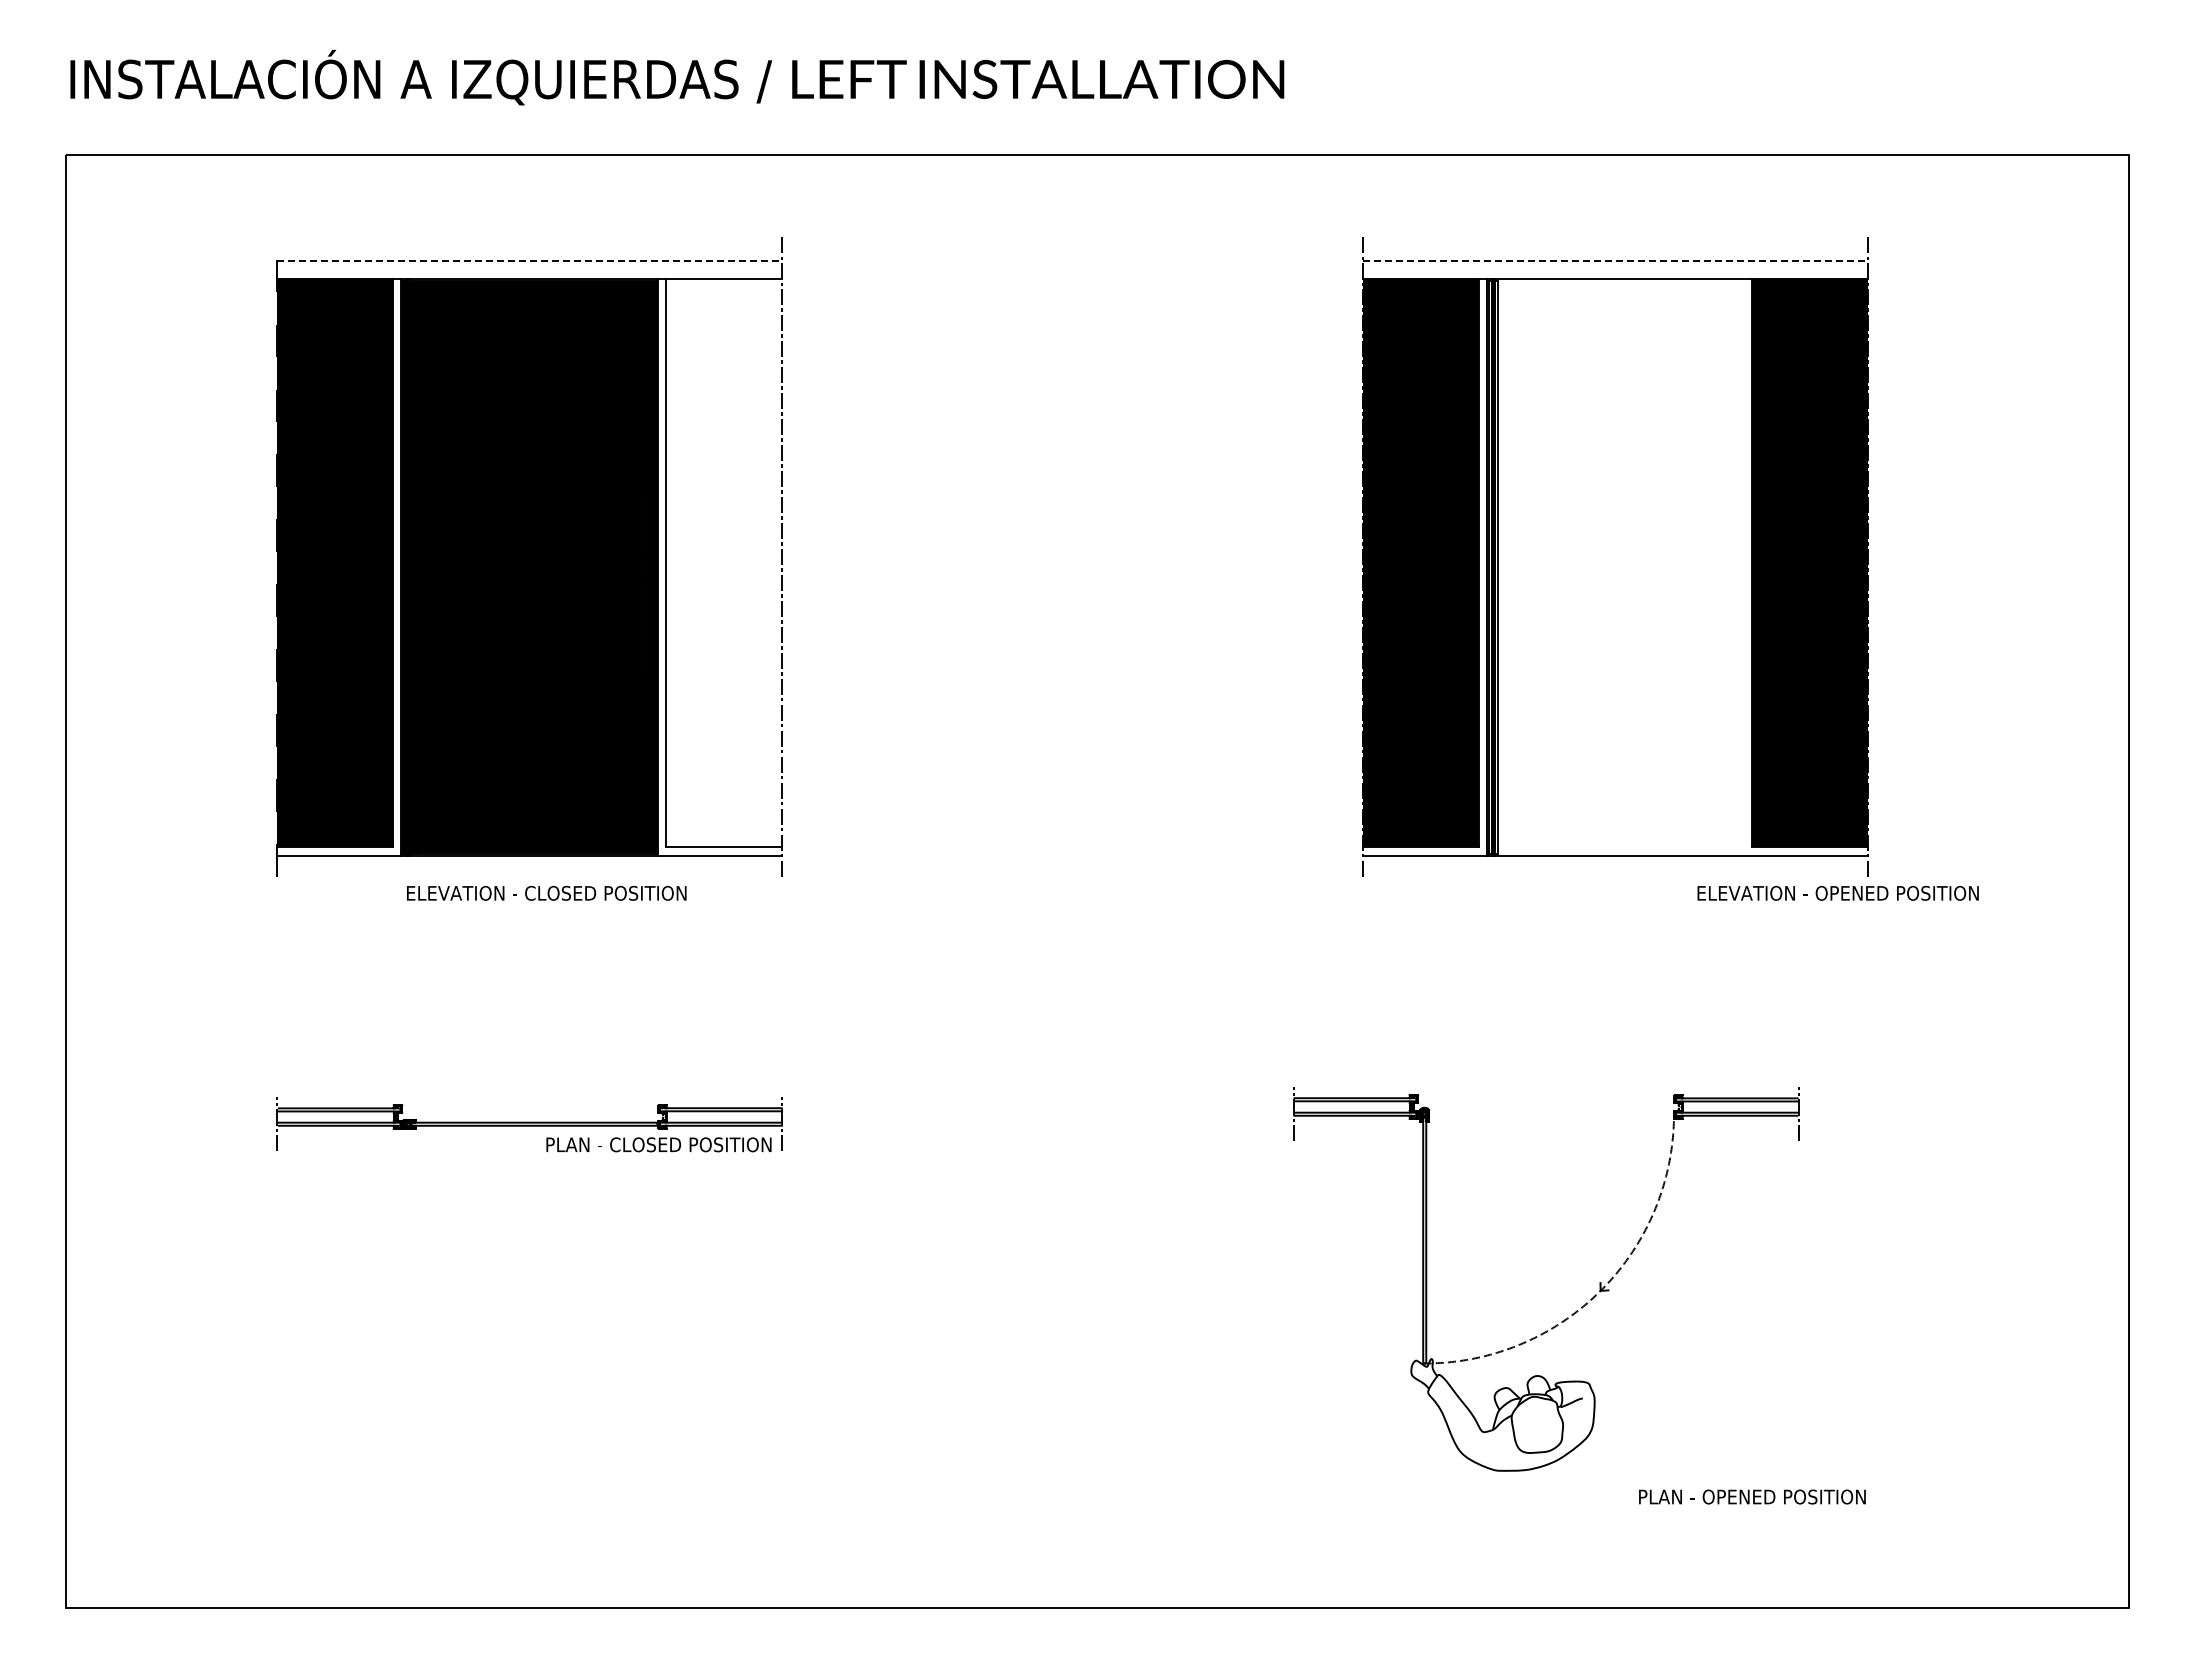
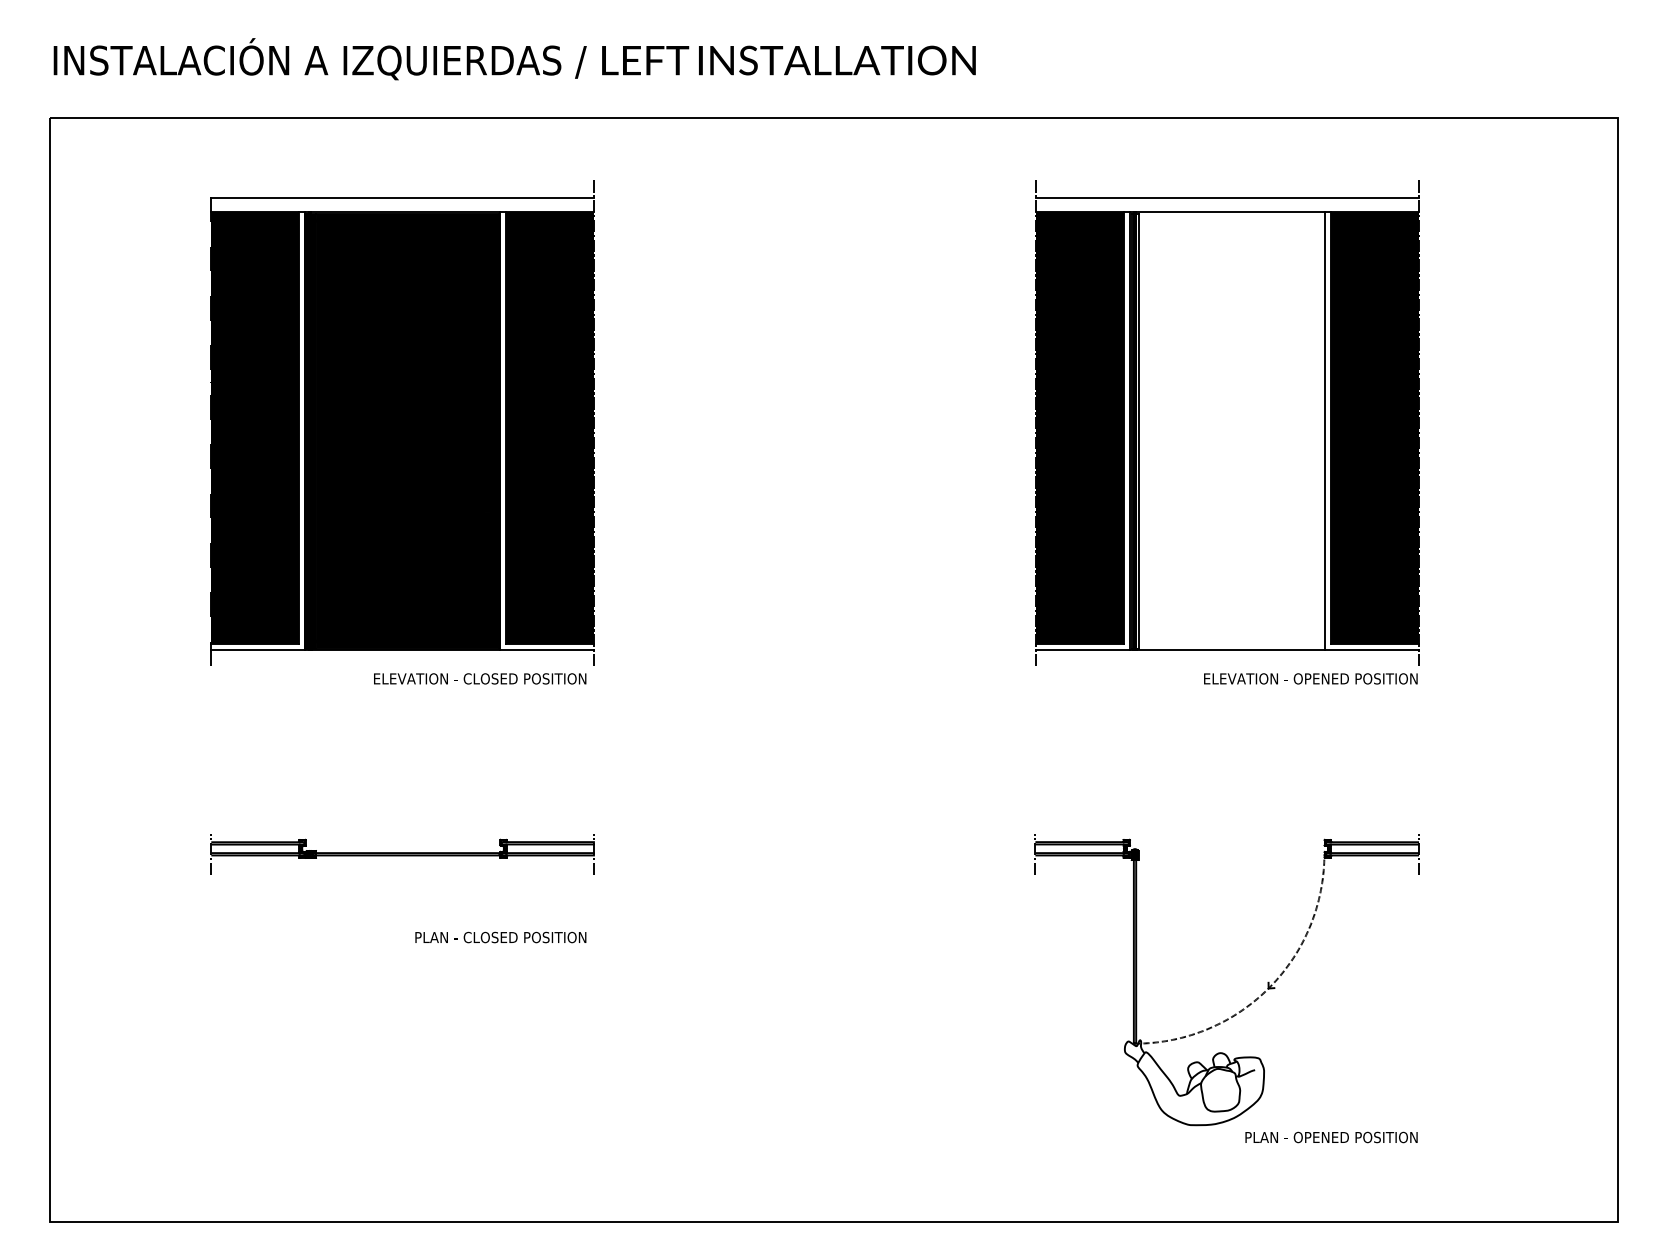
line: (530, 260) -> (403, 198), dashed -> solid
line: (1615, 260) -> (1227, 198), dashed -> solid
fill: (724, 563) -> (550, 428), added
line: (1743, 567) -> (1324, 431), added
text: (546, 892) -> (479, 678), moved
text: (1837, 892) -> (1310, 678), moved
text: (658, 1144) -> (500, 937), moved
part: (1572, 1313) -> (1247, 1005), moved

